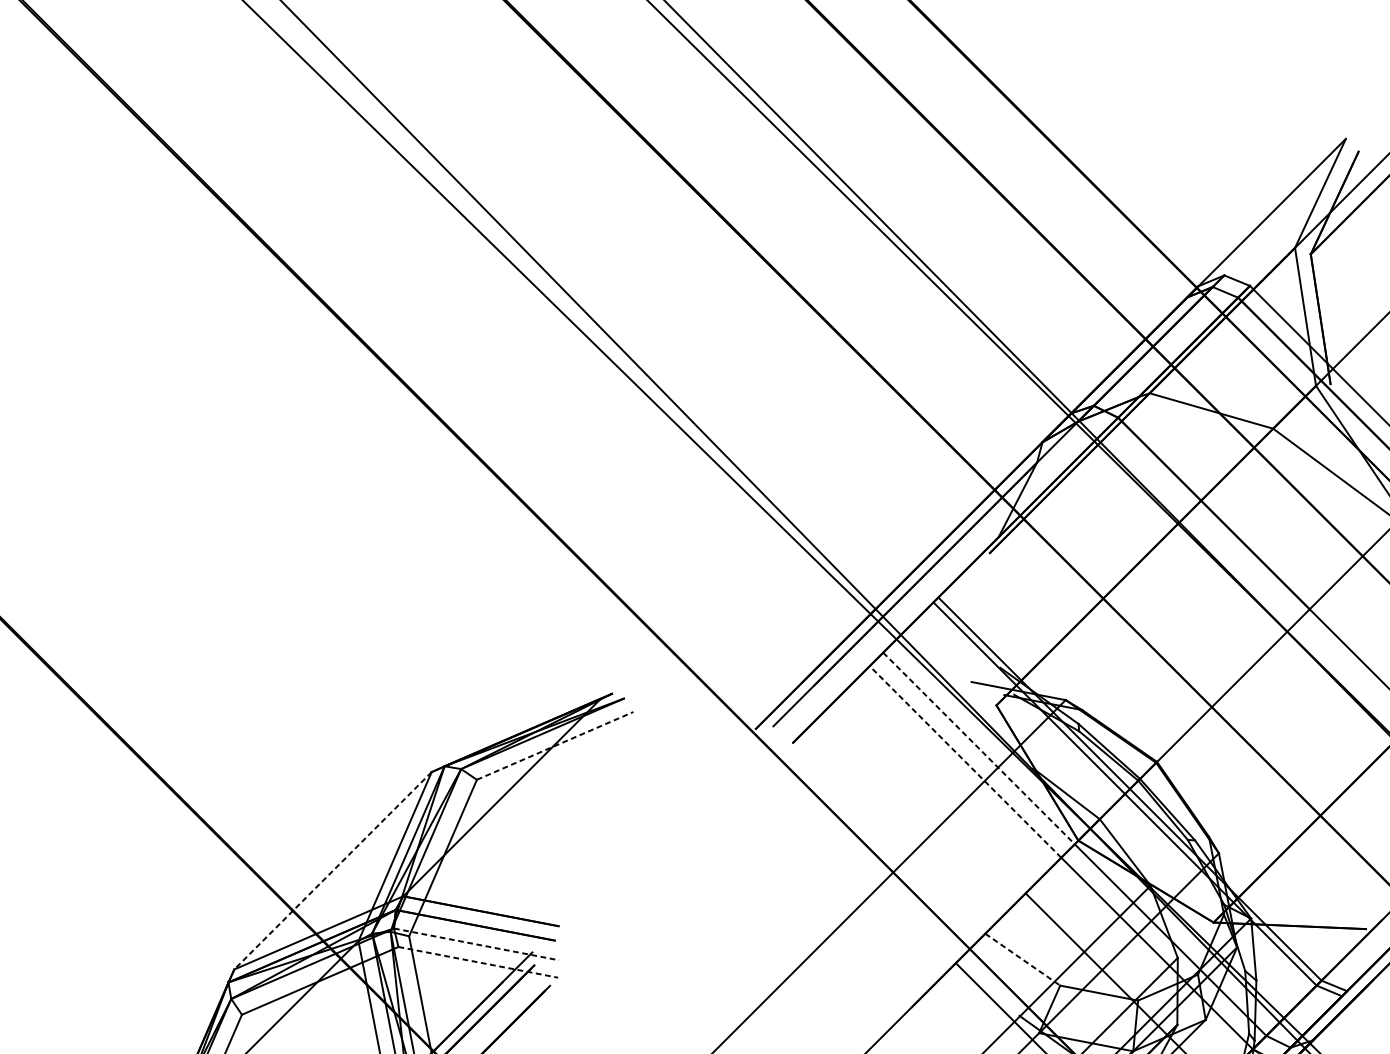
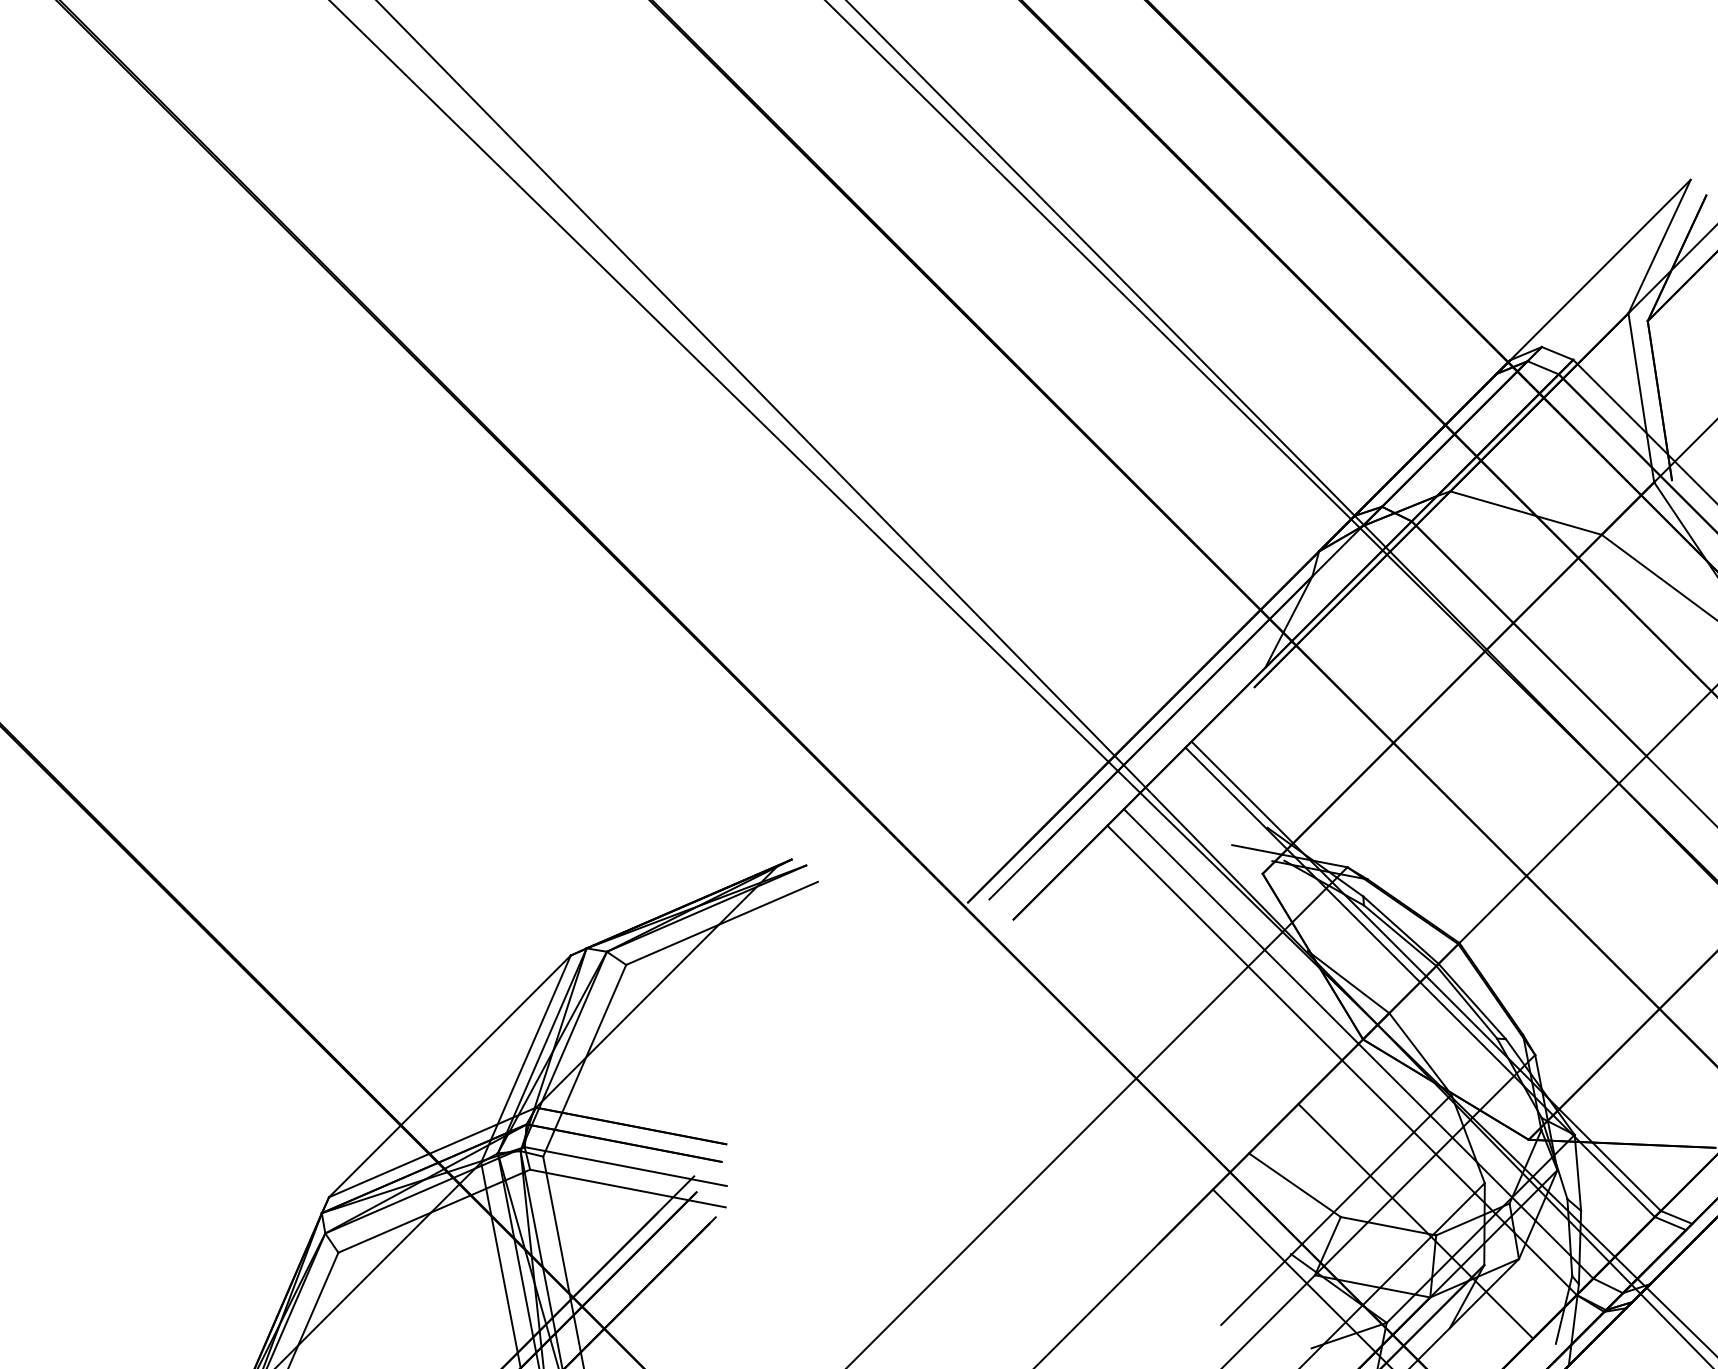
line: (555, 745) -> (722, 923), dashed -> solid
line: (979, 748) -> (1241, 926), dashed -> solid
line: (965, 762) -> (1224, 943), dashed -> solid
line: (332, 870) -> (449, 1076), dashed -> solid
line: (476, 944) -> (625, 1166), dashed -> solid
line: (1022, 959) -> (1294, 1185), dashed -> solid
line: (477, 962) -> (627, 1188), dashed -> solid

